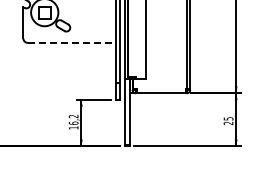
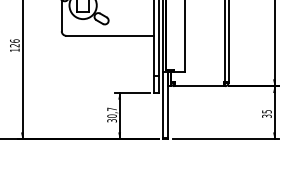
line: (72, 42) -> (110, 35), dashed -> solid
text: (73, 121) -> (111, 114), 16,2 -> 30,7
text: (228, 122) -> (266, 115), 25 -> 35

